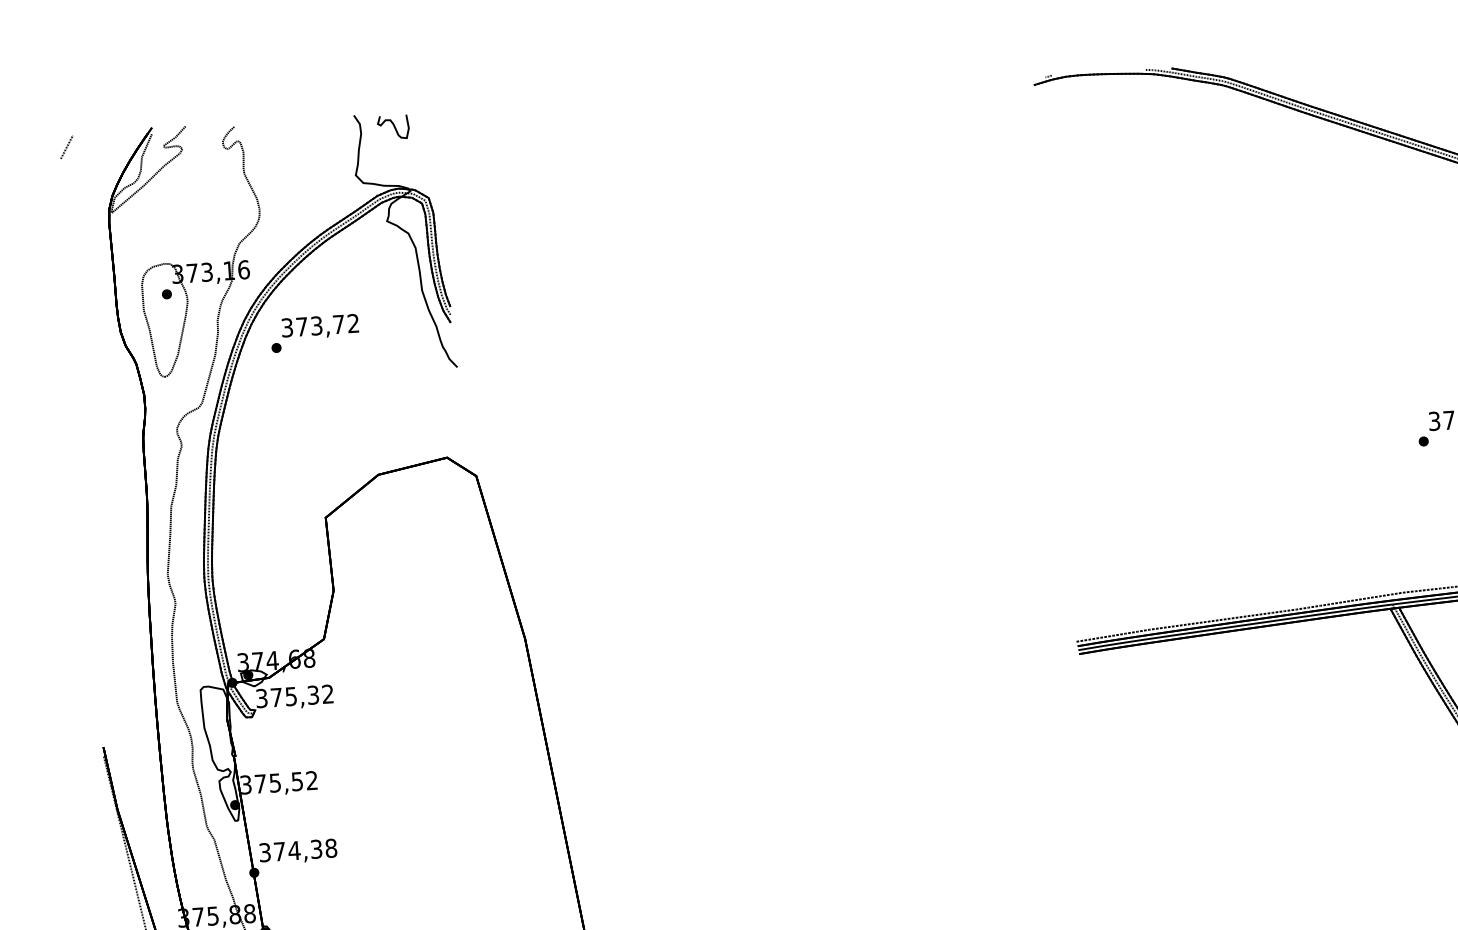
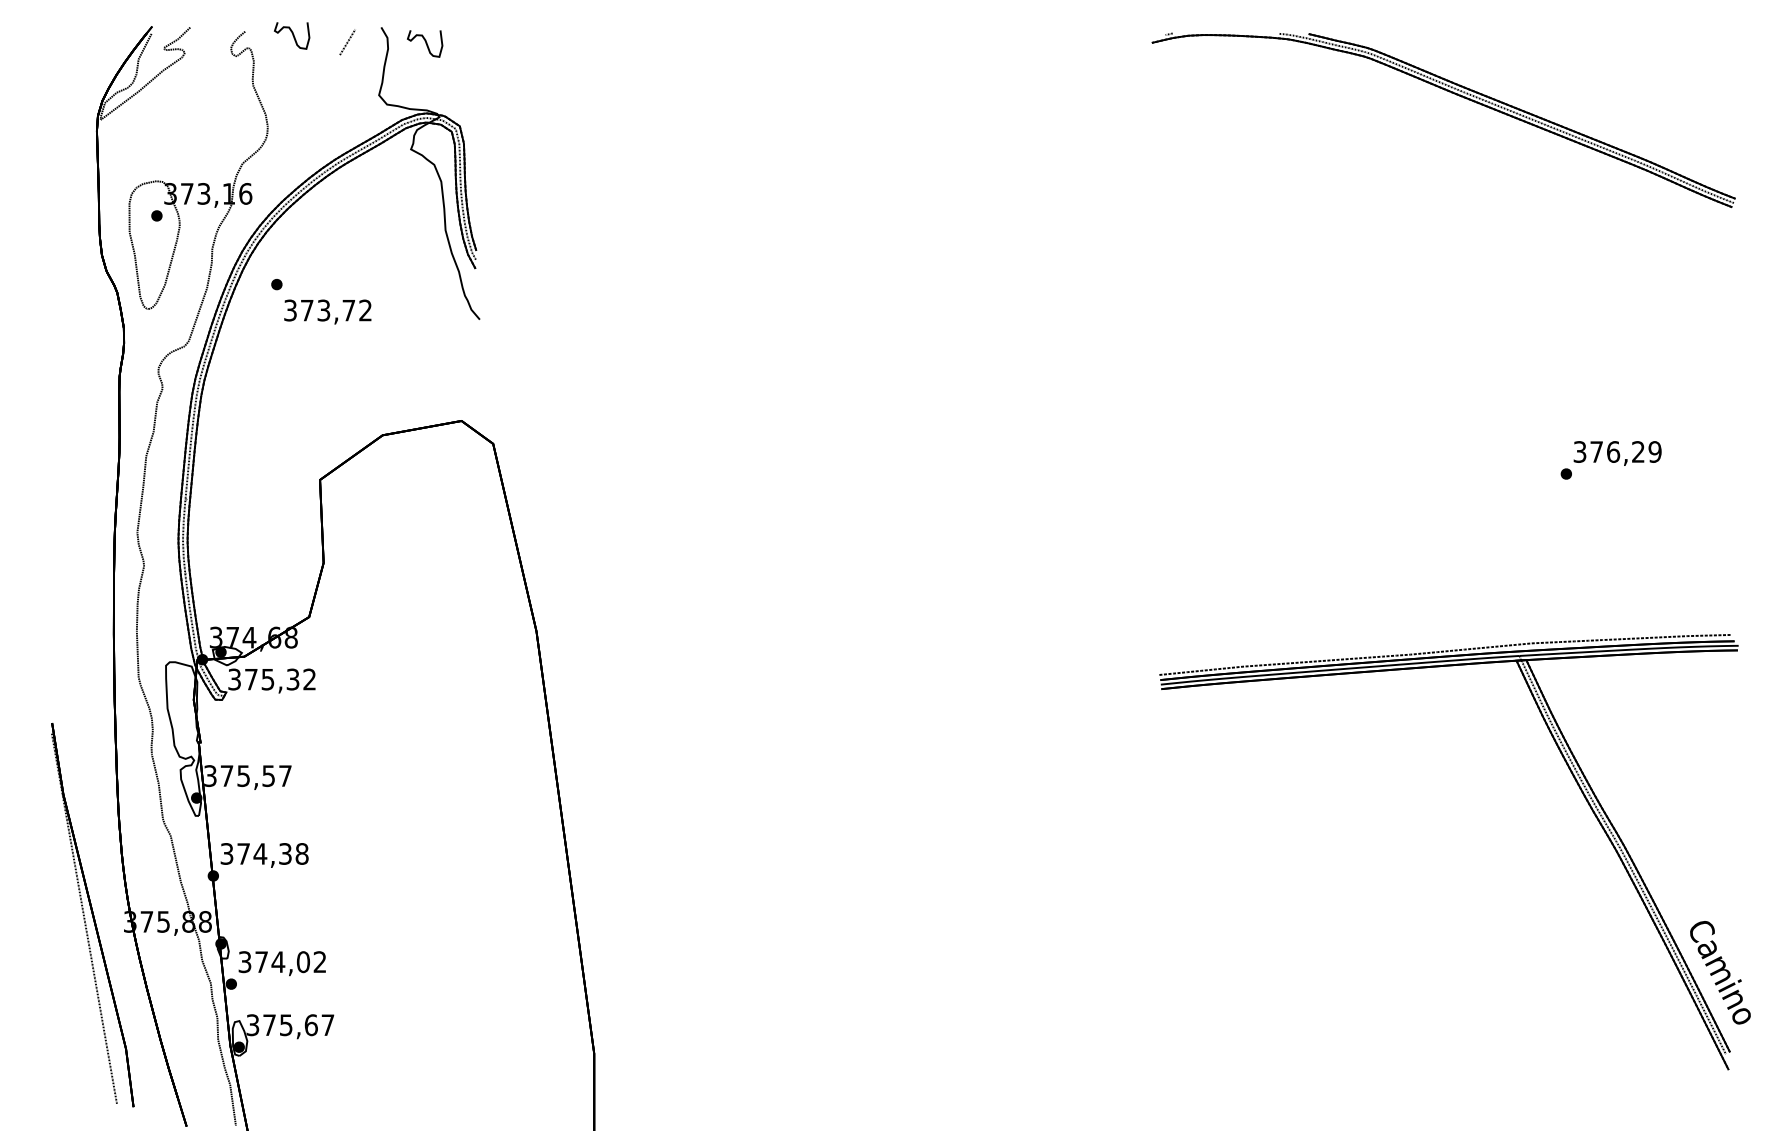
curve: (276, 127) -> (292, 35), added
line: (66, 147) -> (347, 42), moved
text: (319, 326) -> (327, 311), moved
text: (312, 780) -> (285, 775), 375,52 -> 375,57

